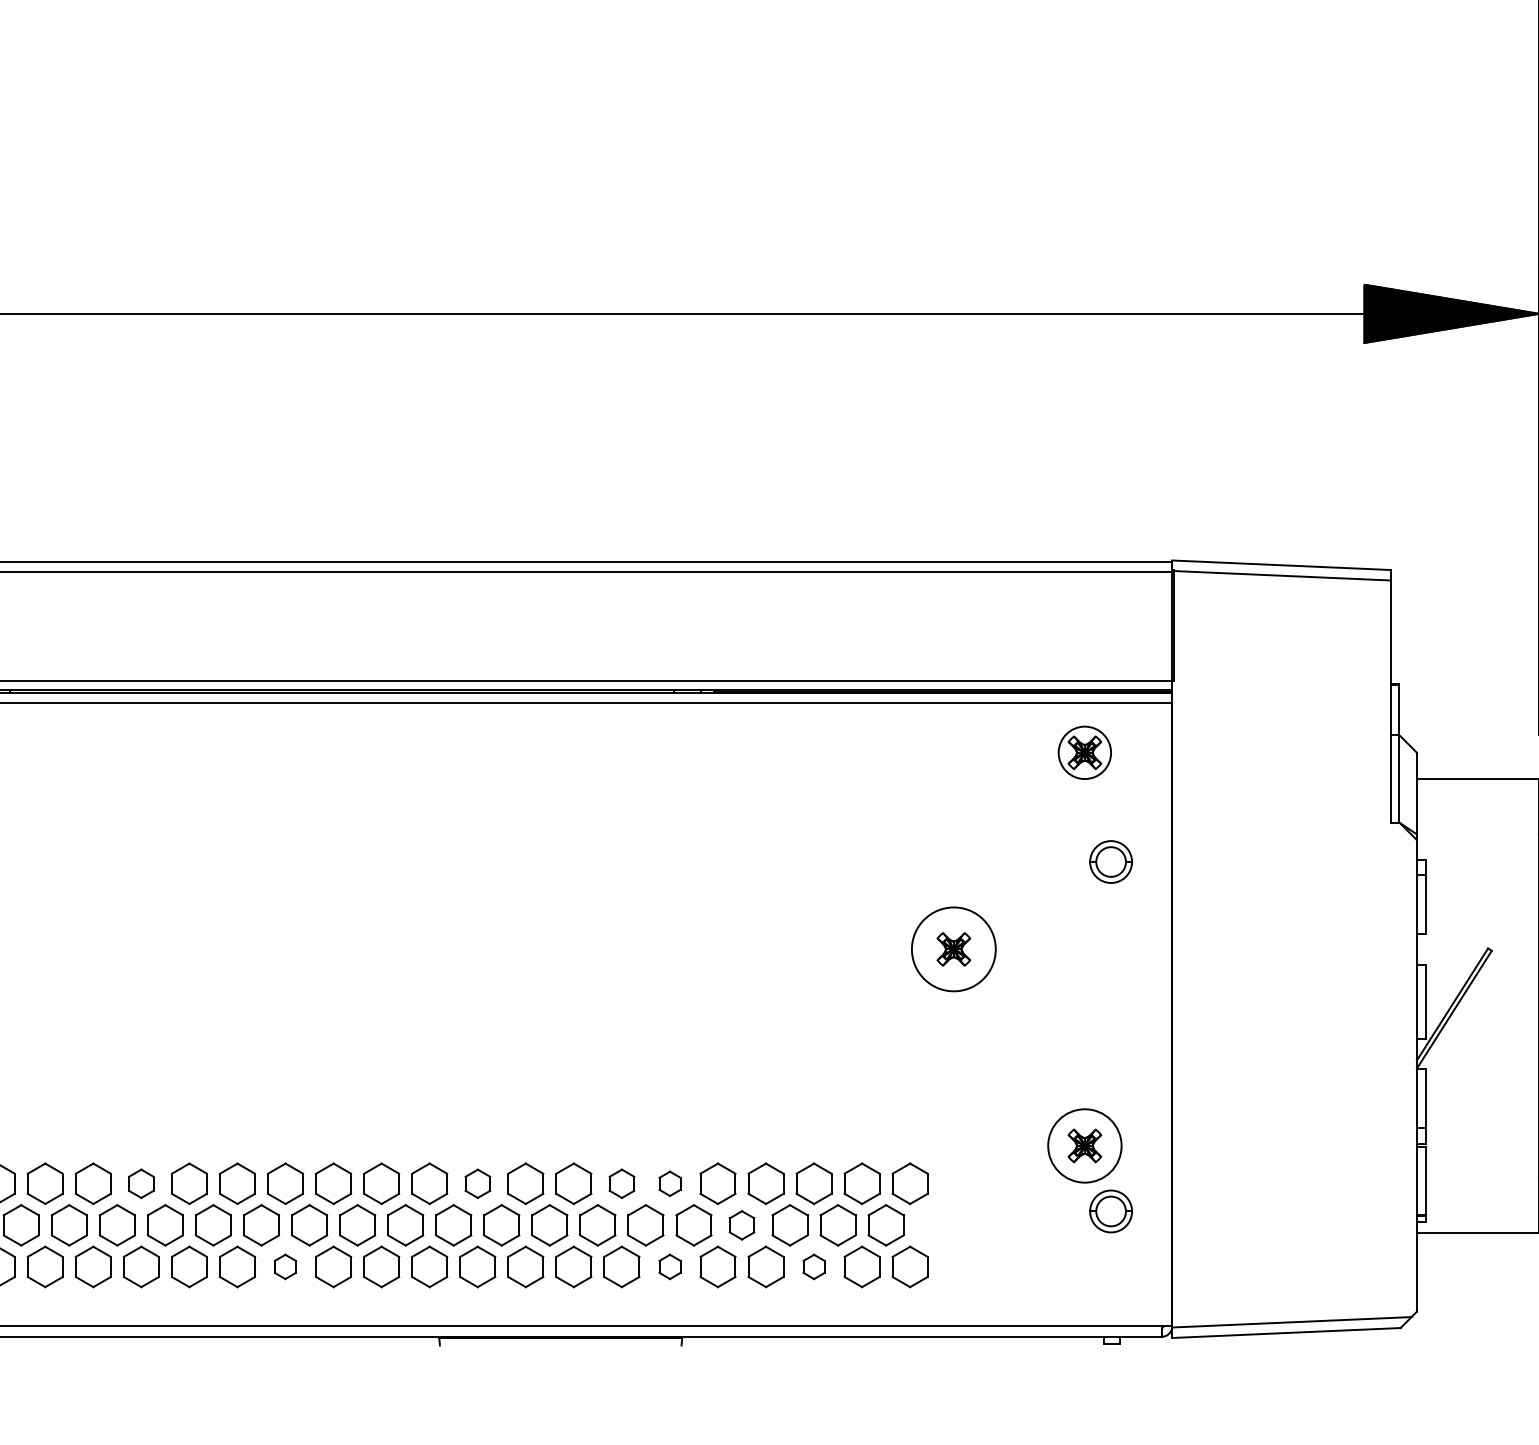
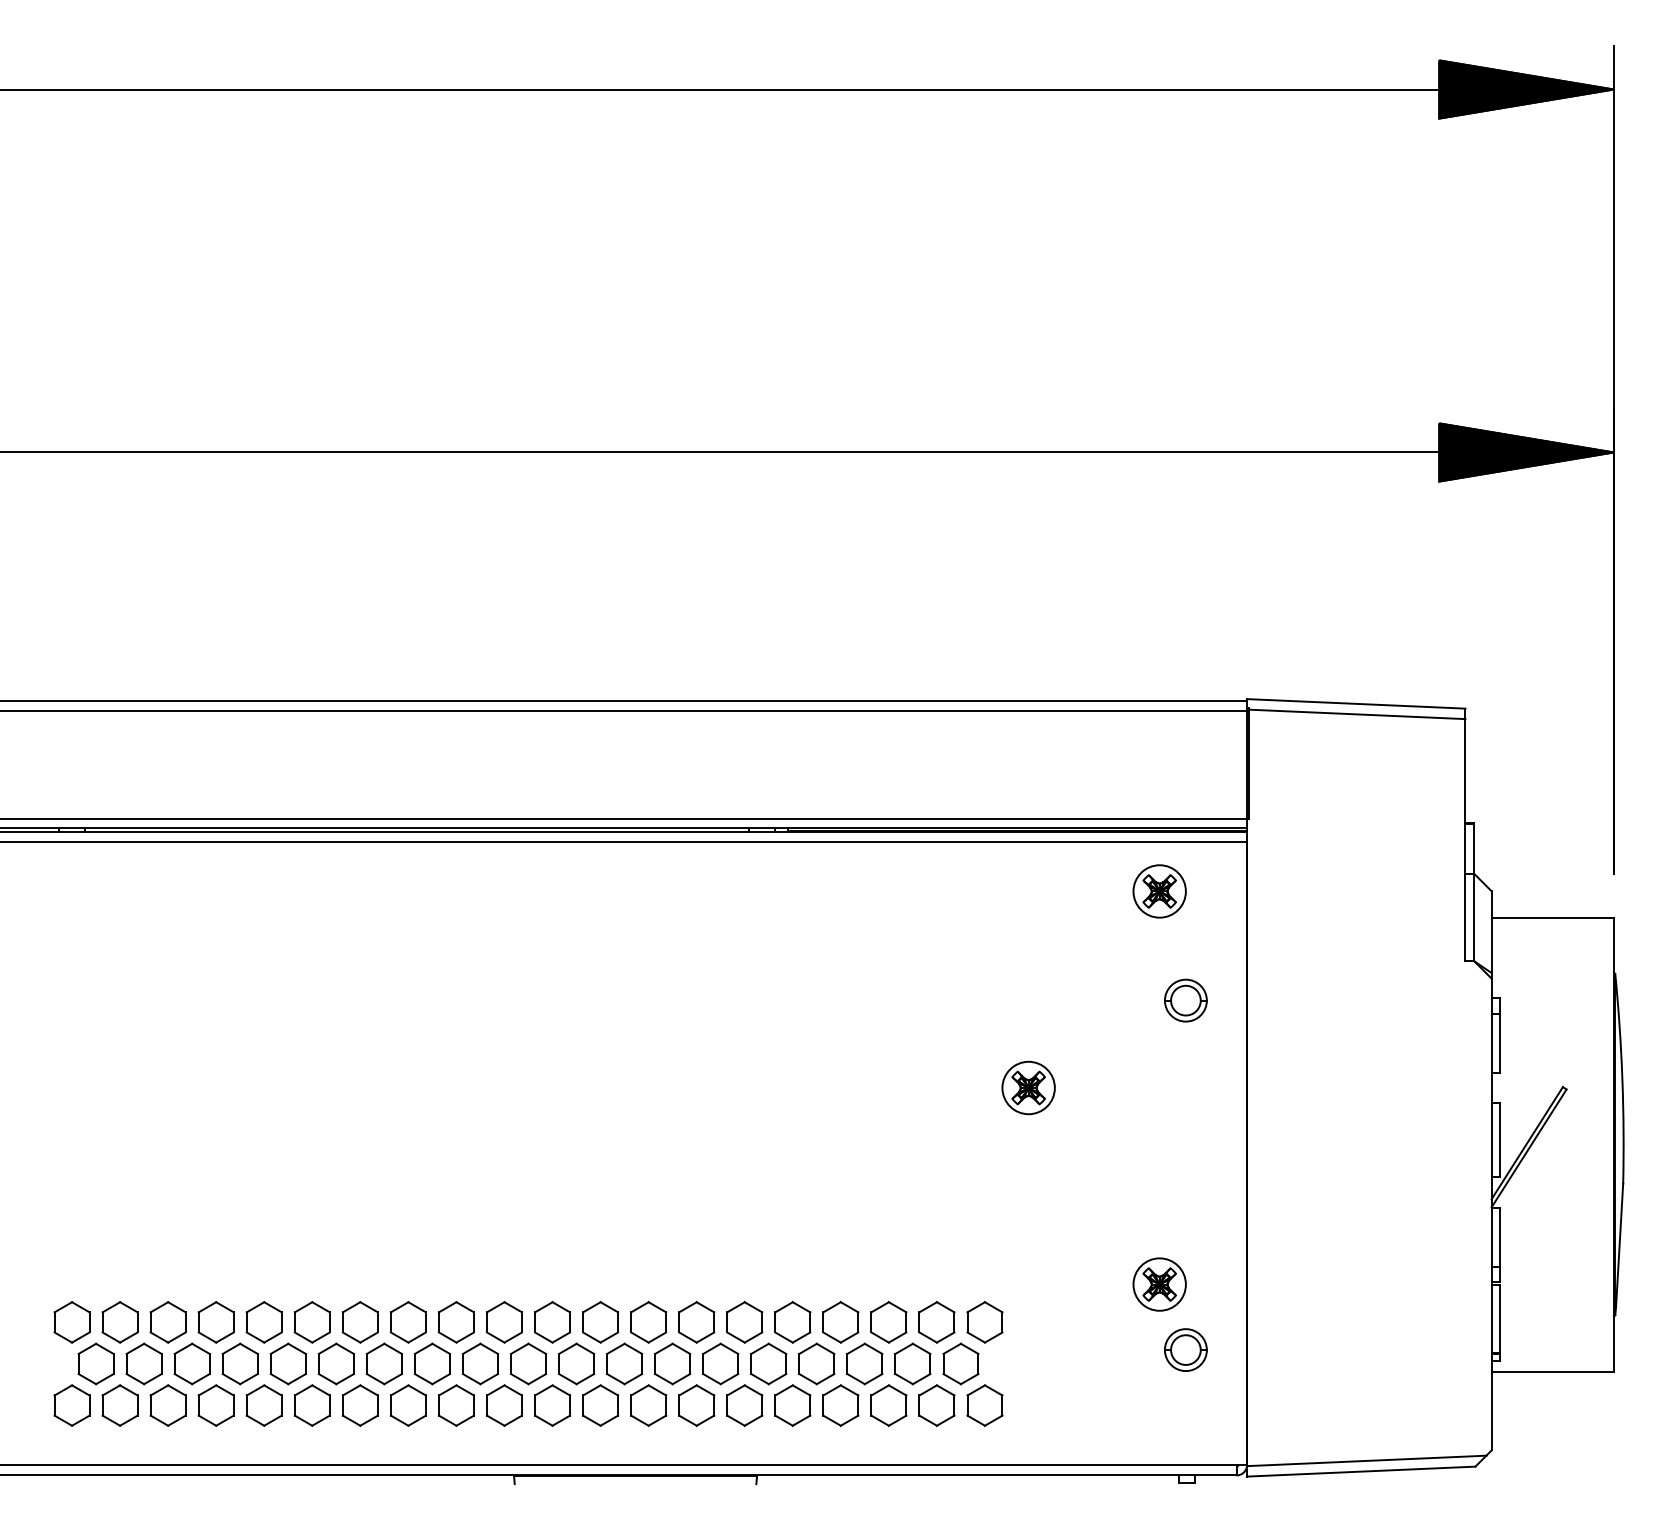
circle: (953, 948) -> (1028, 1087), size x0.62
circle: (1084, 1145) -> (1159, 1284), size x0.71
part: (140, 1183) -> (215, 1322), size x1.43
part: (477, 1183) -> (552, 1322), size x1.43
part: (621, 1183) -> (696, 1322), size x1.43
part: (669, 1183) -> (744, 1322), size x1.67
part: (741, 1224) -> (816, 1363), size x1.43
part: (284, 1266) -> (359, 1405), size x1.67
part: (669, 1266) -> (744, 1405), size x1.67
part: (813, 1266) -> (888, 1405), size x1.67

